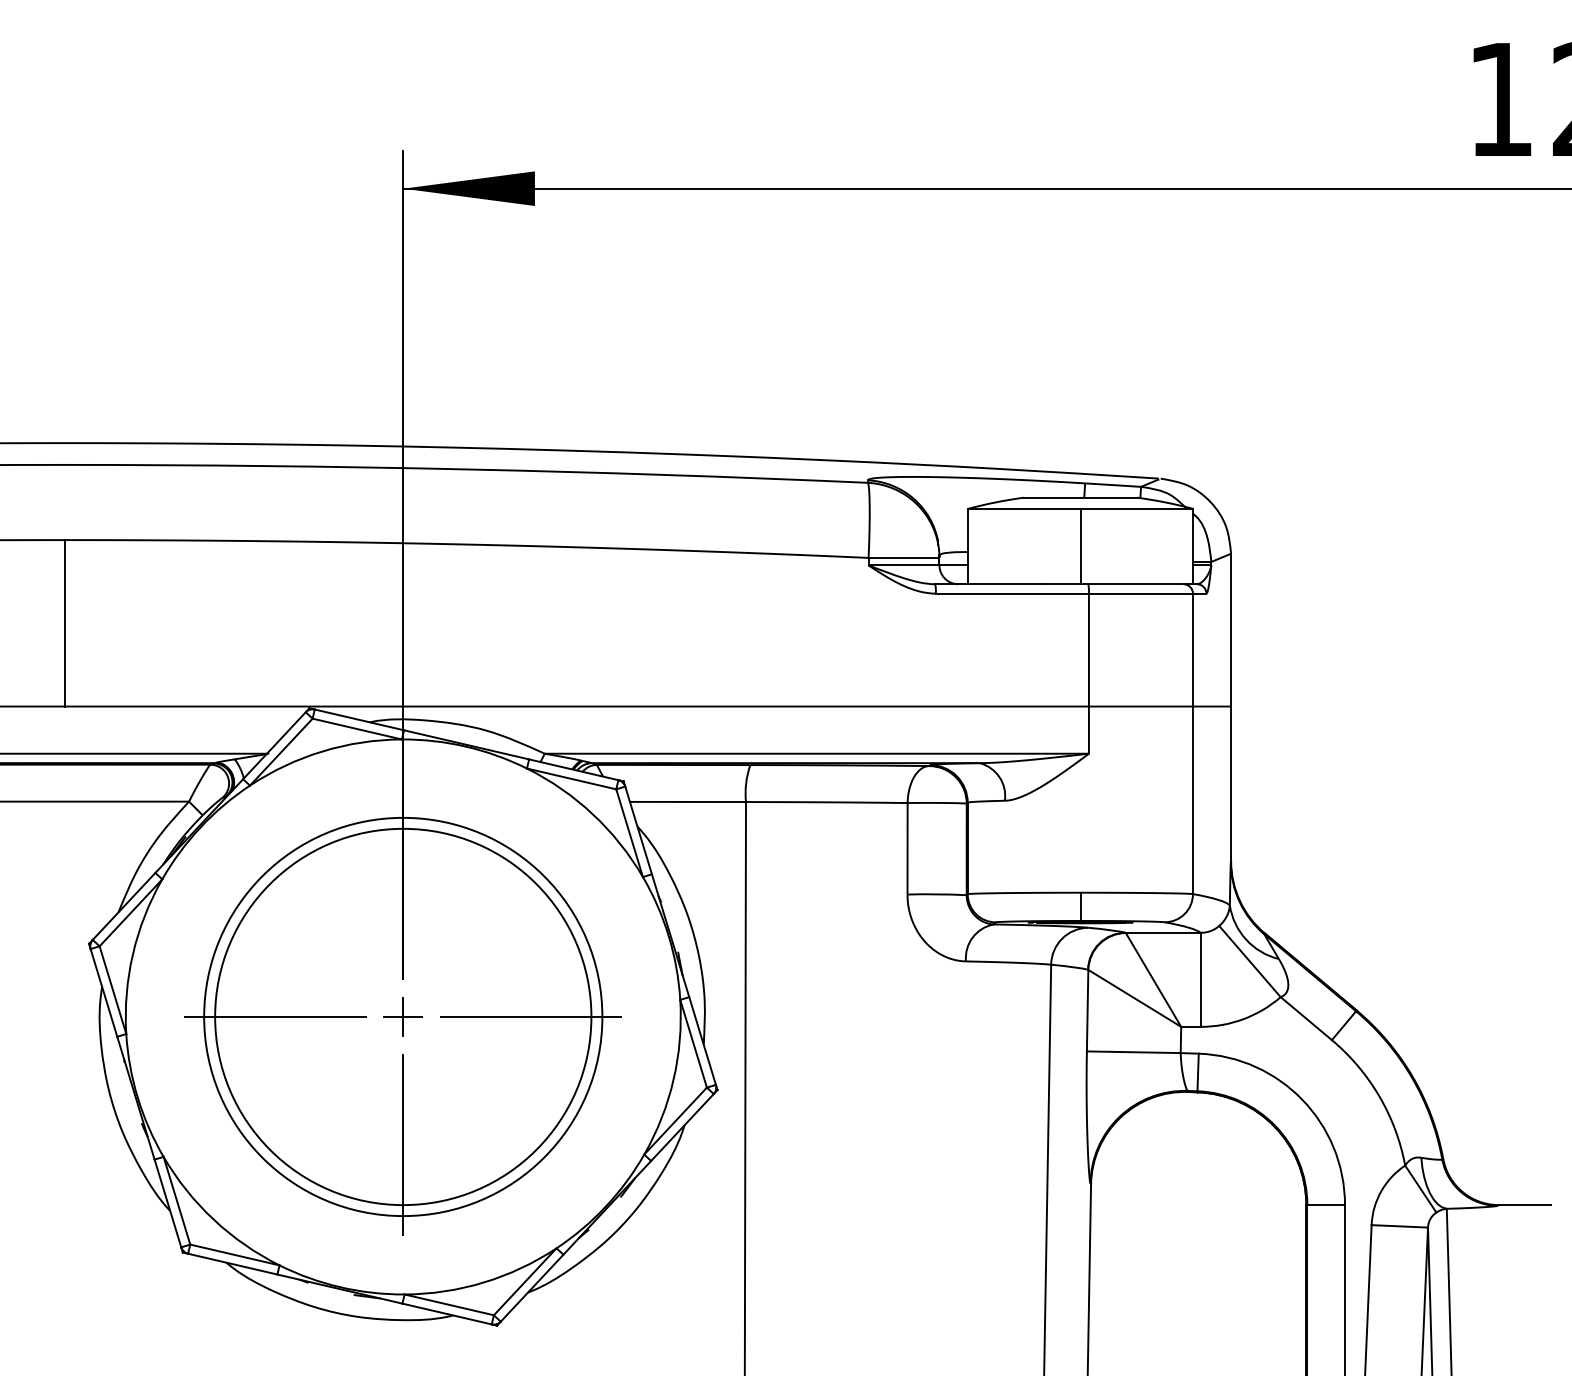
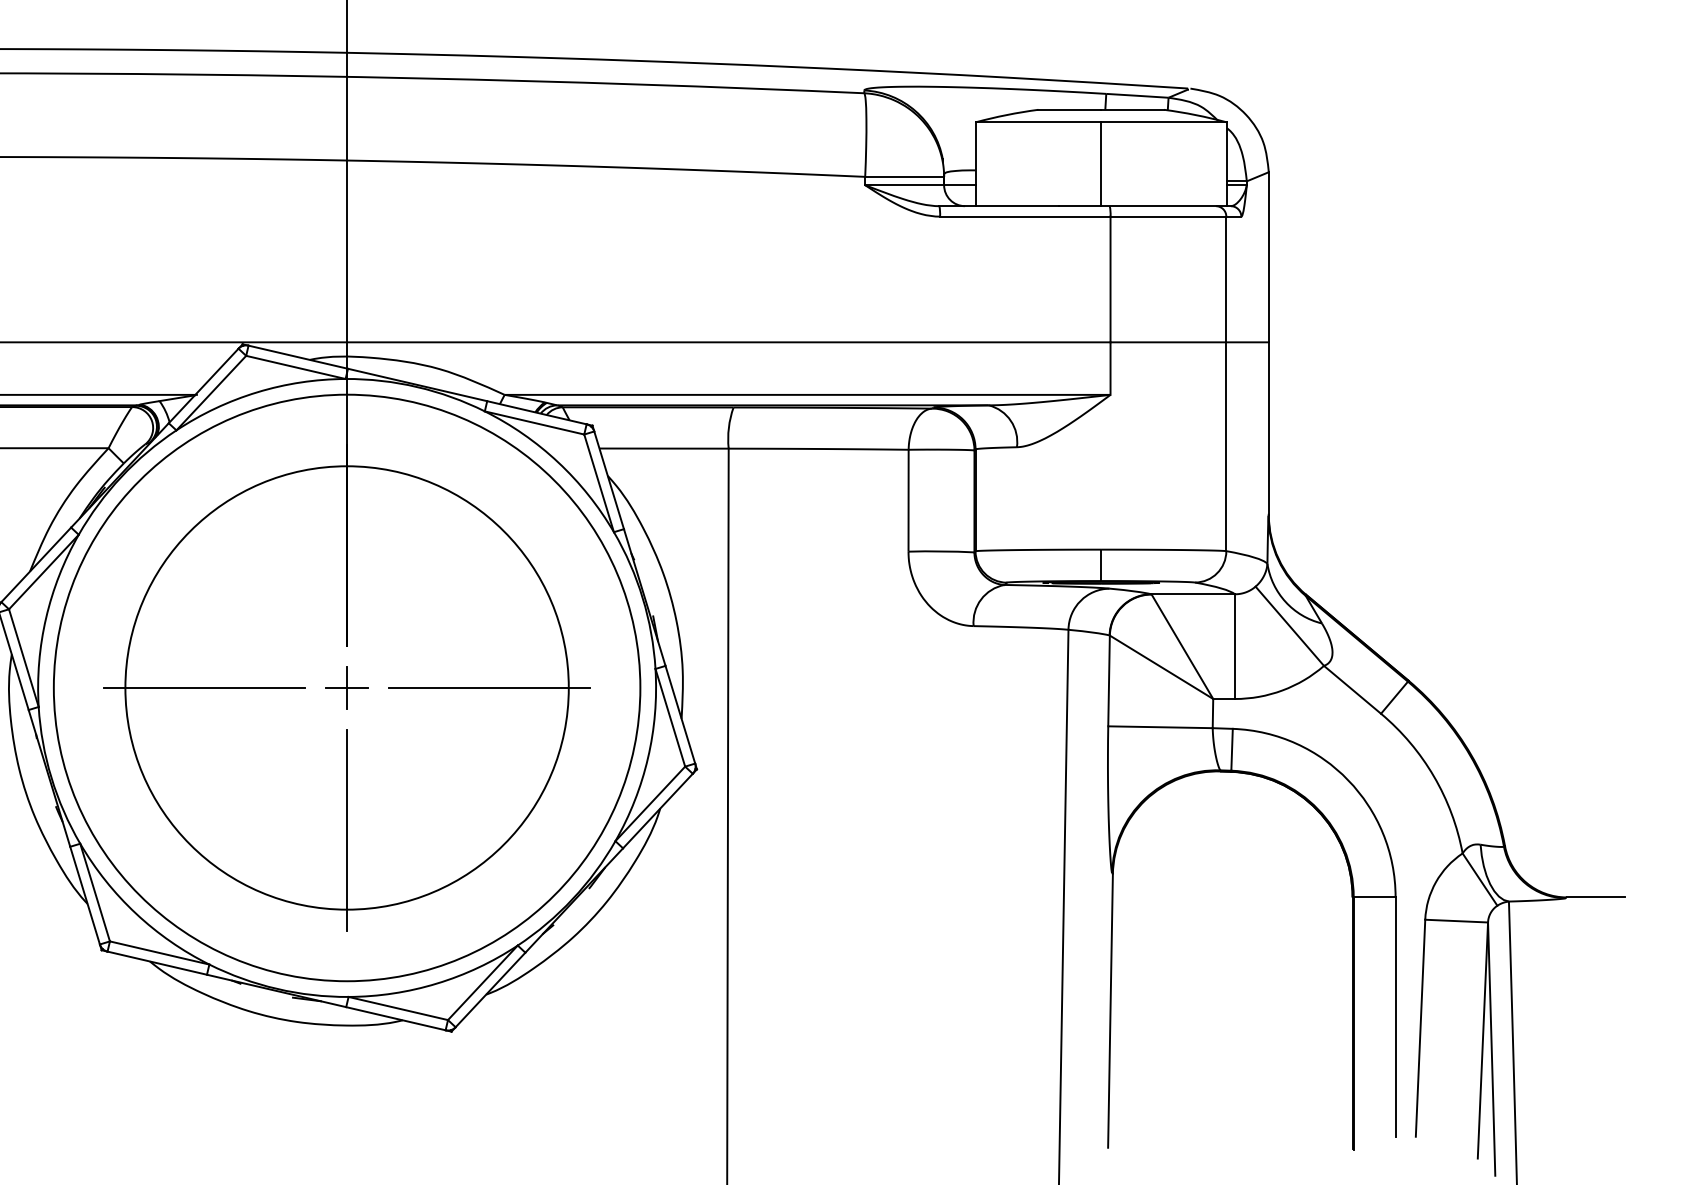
circle: (403, 1016) -> (347, 687), size x1.4

